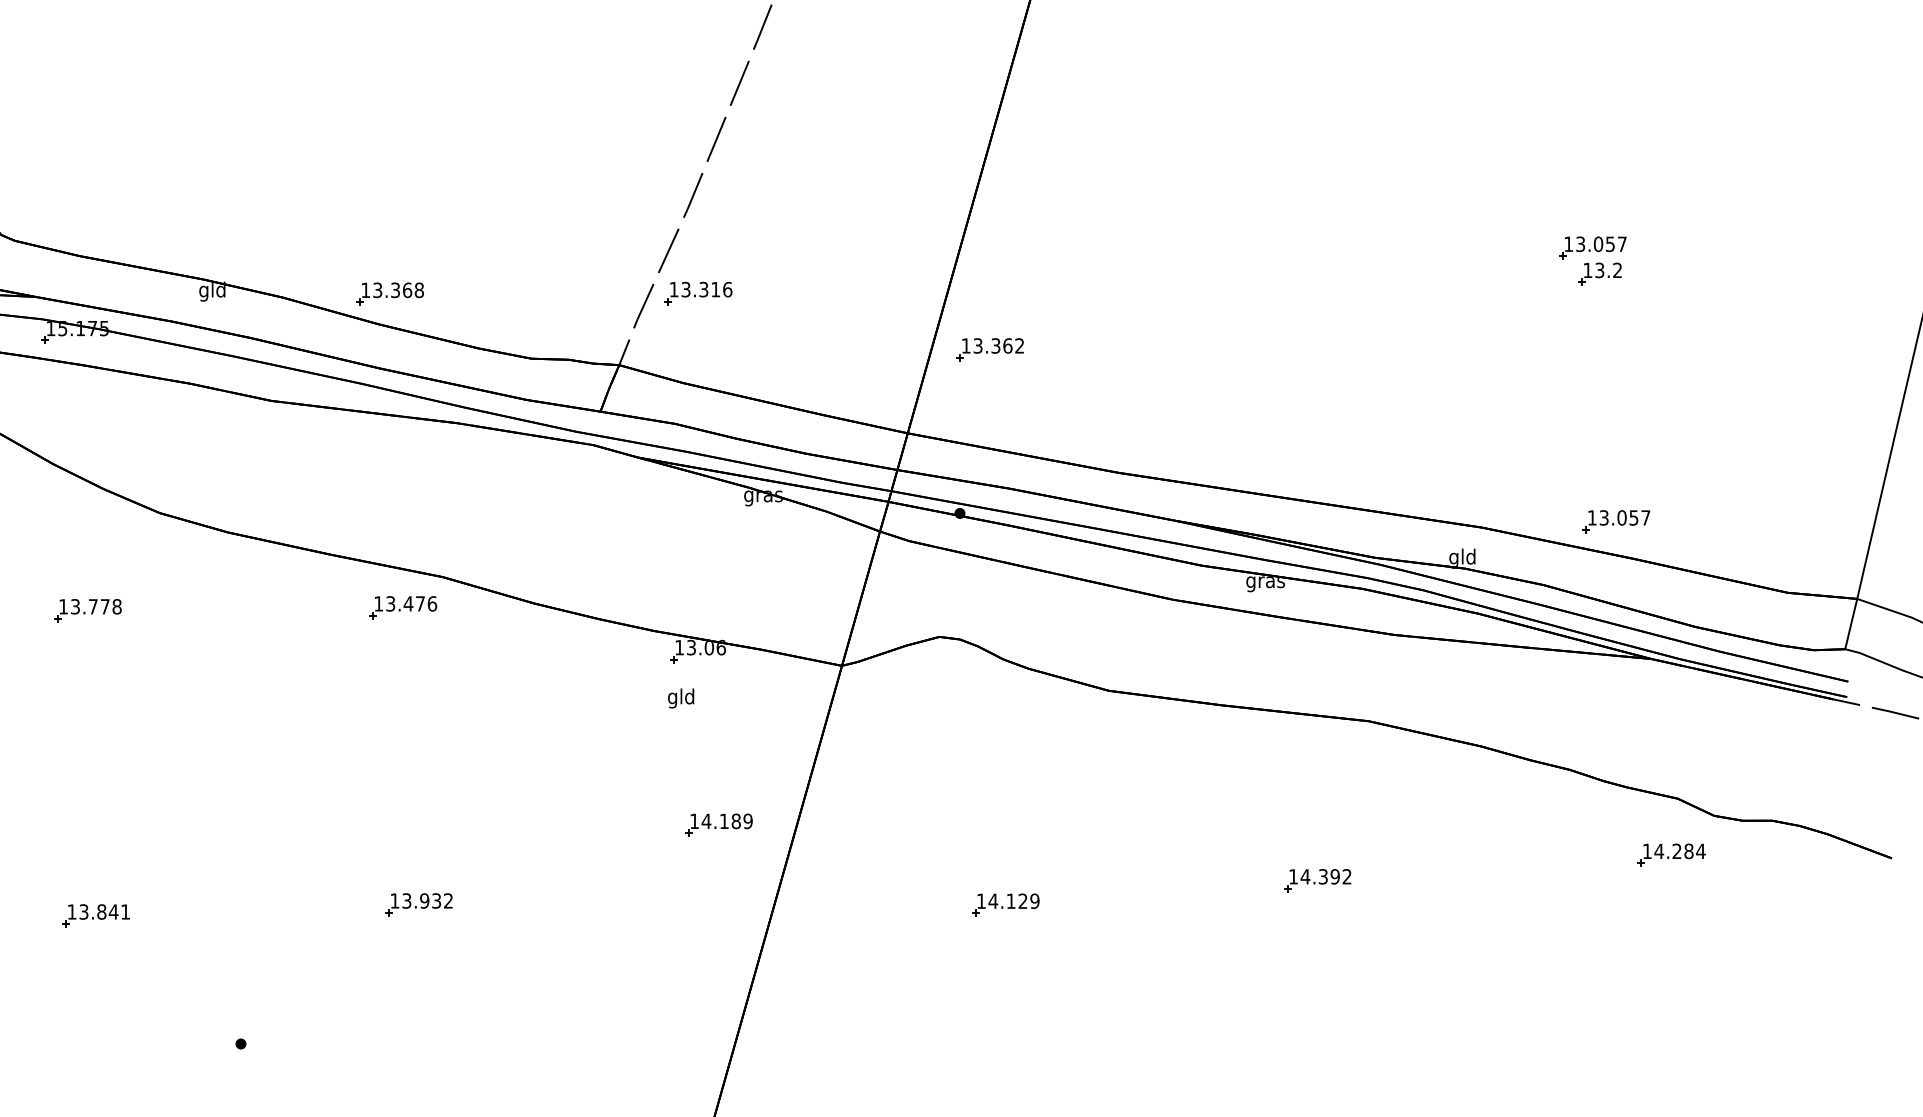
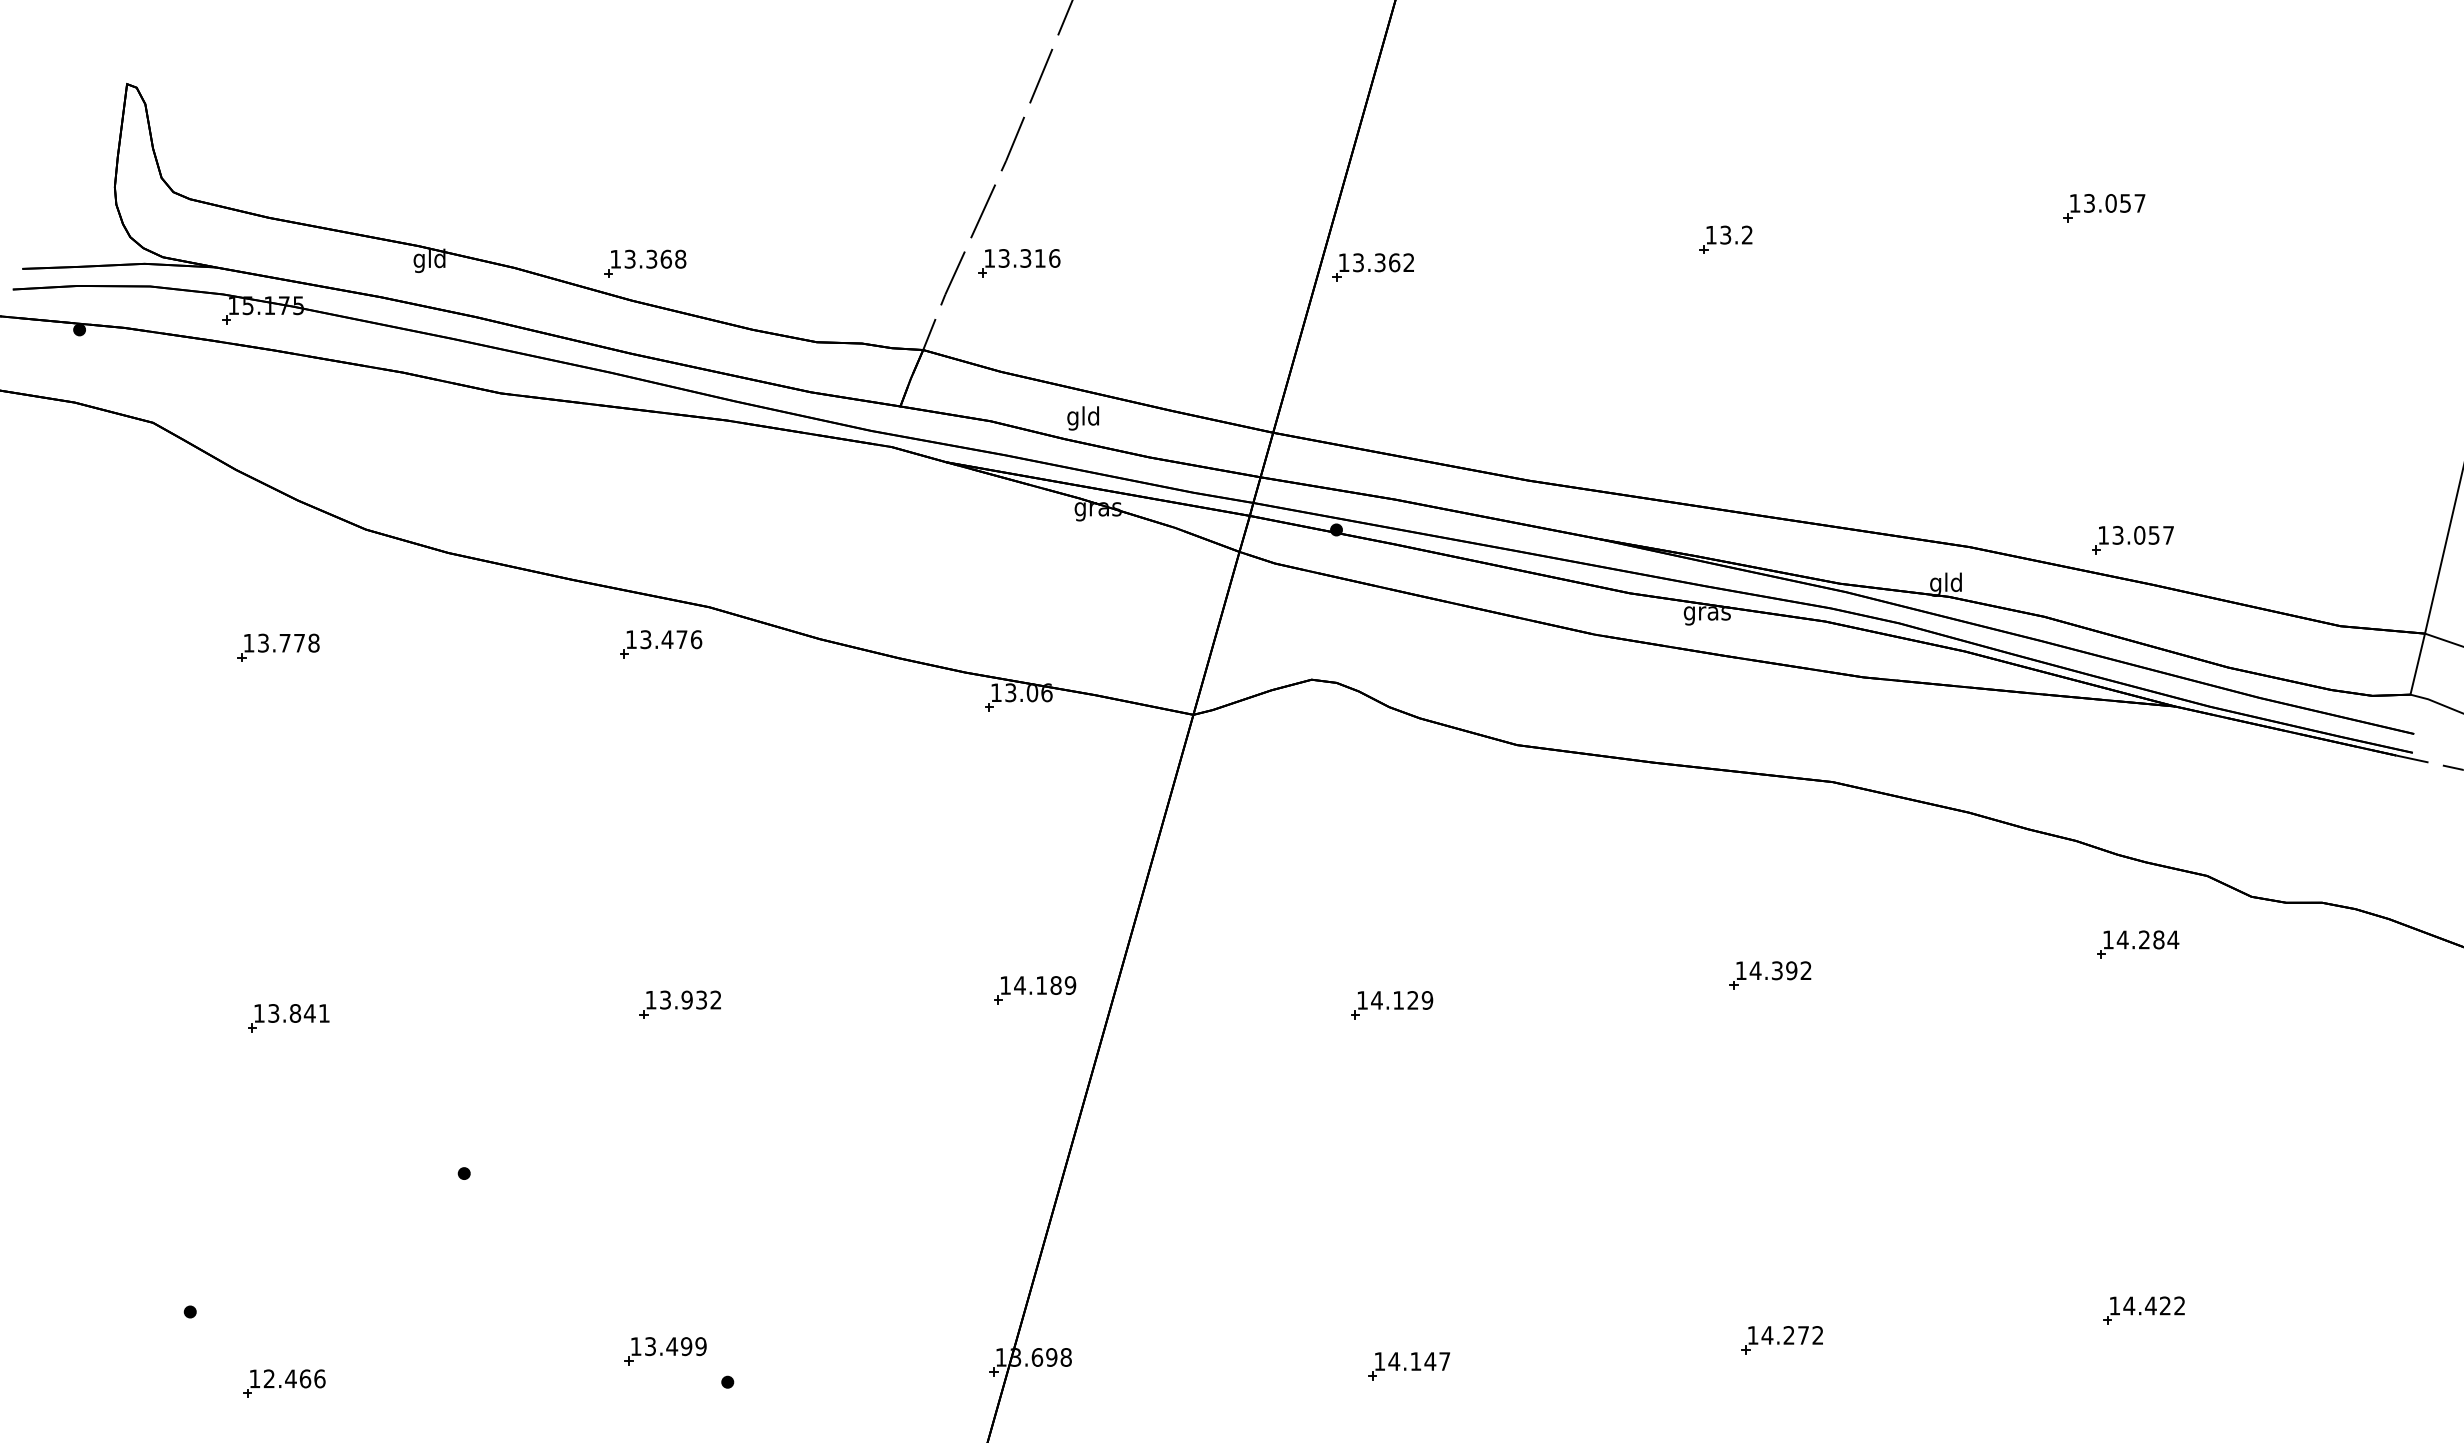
part: (1599, 274) -> (1725, 239), moved
part: (989, 349) -> (1372, 267), moved
text: (680, 698) -> (1082, 418), moved
part: (719, 825) -> (1035, 990), moved
part: (1672, 855) -> (2138, 944), moved

